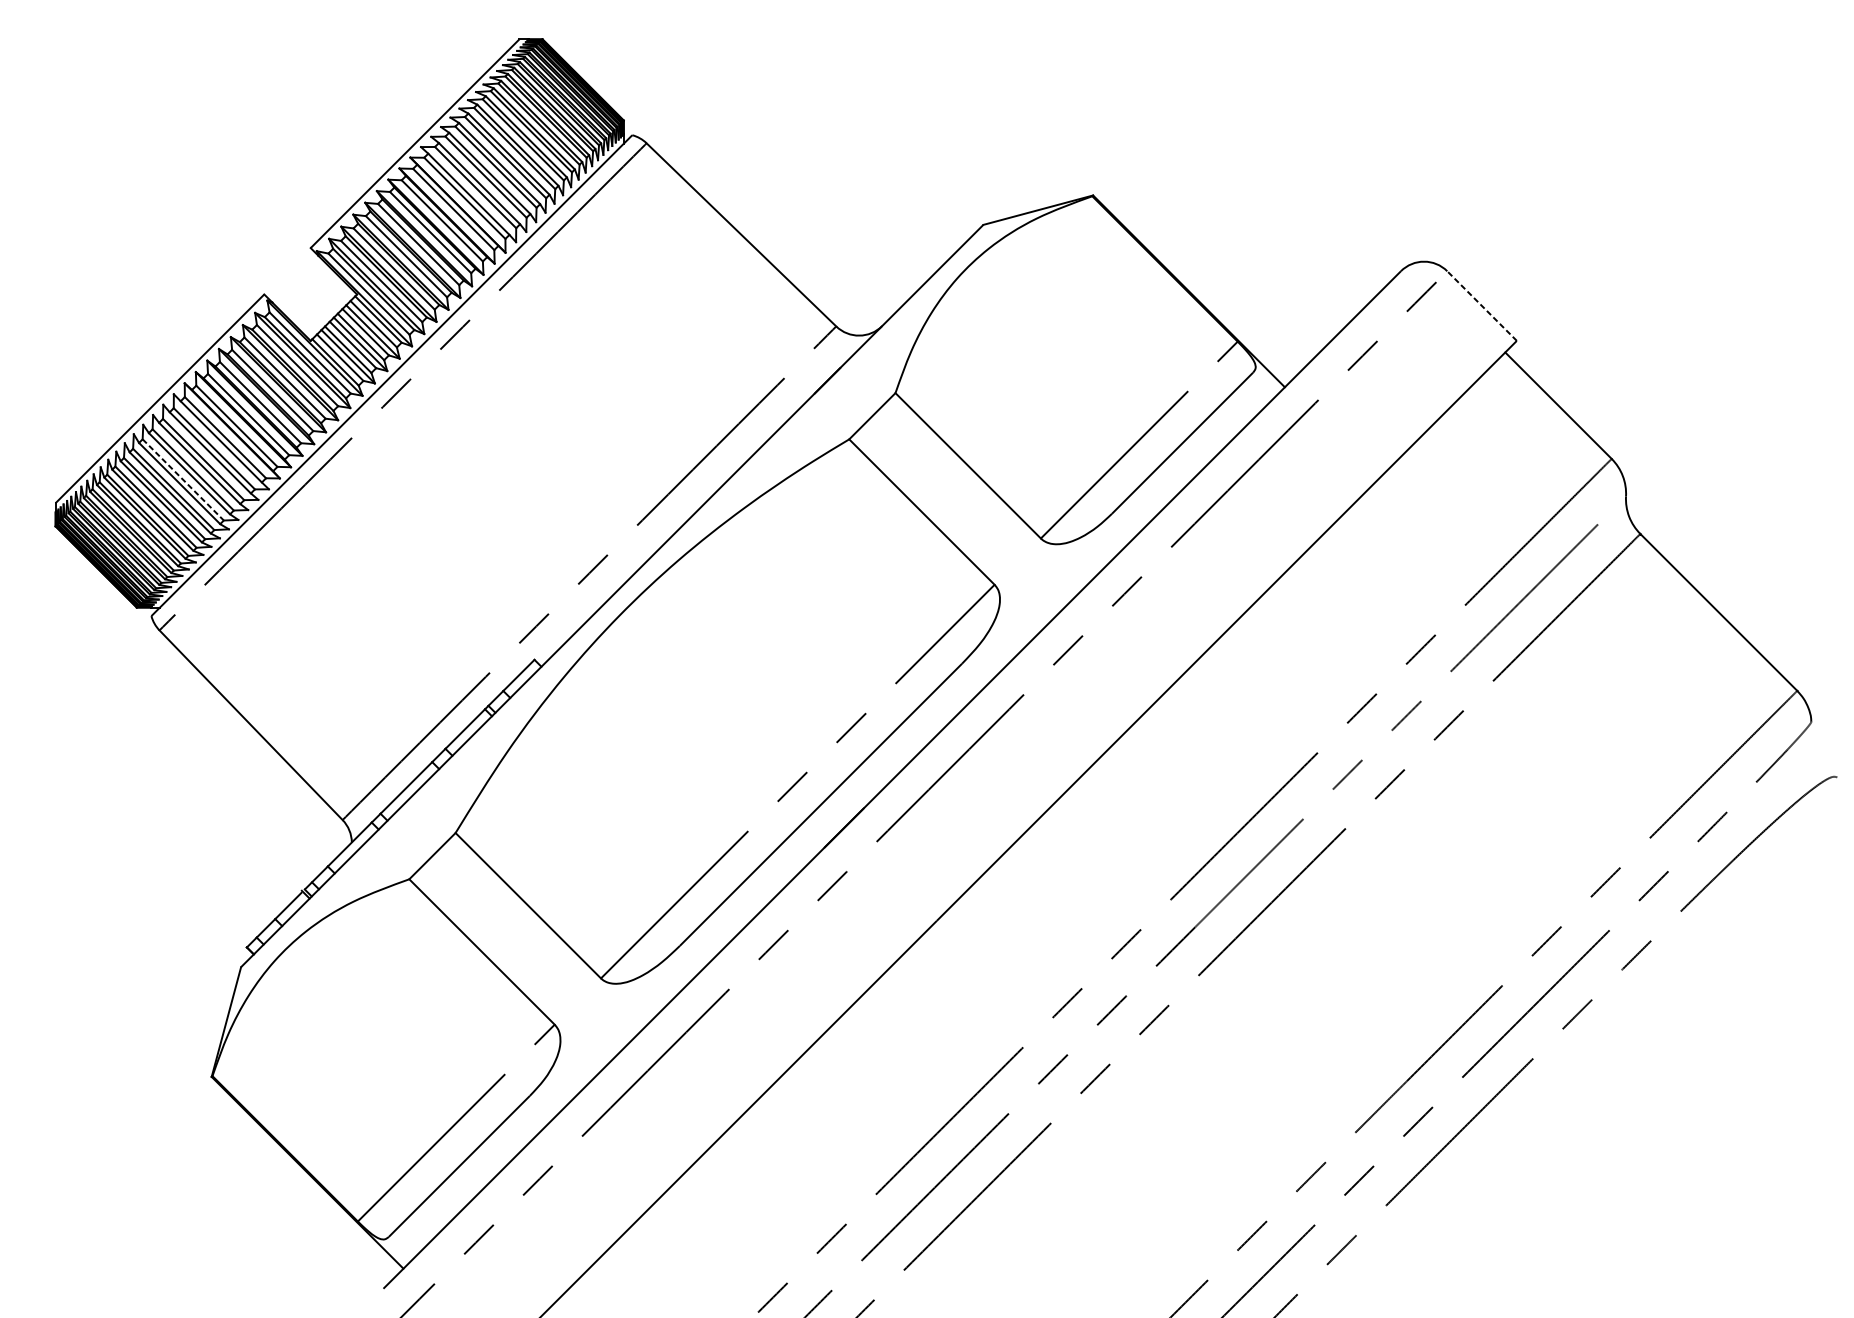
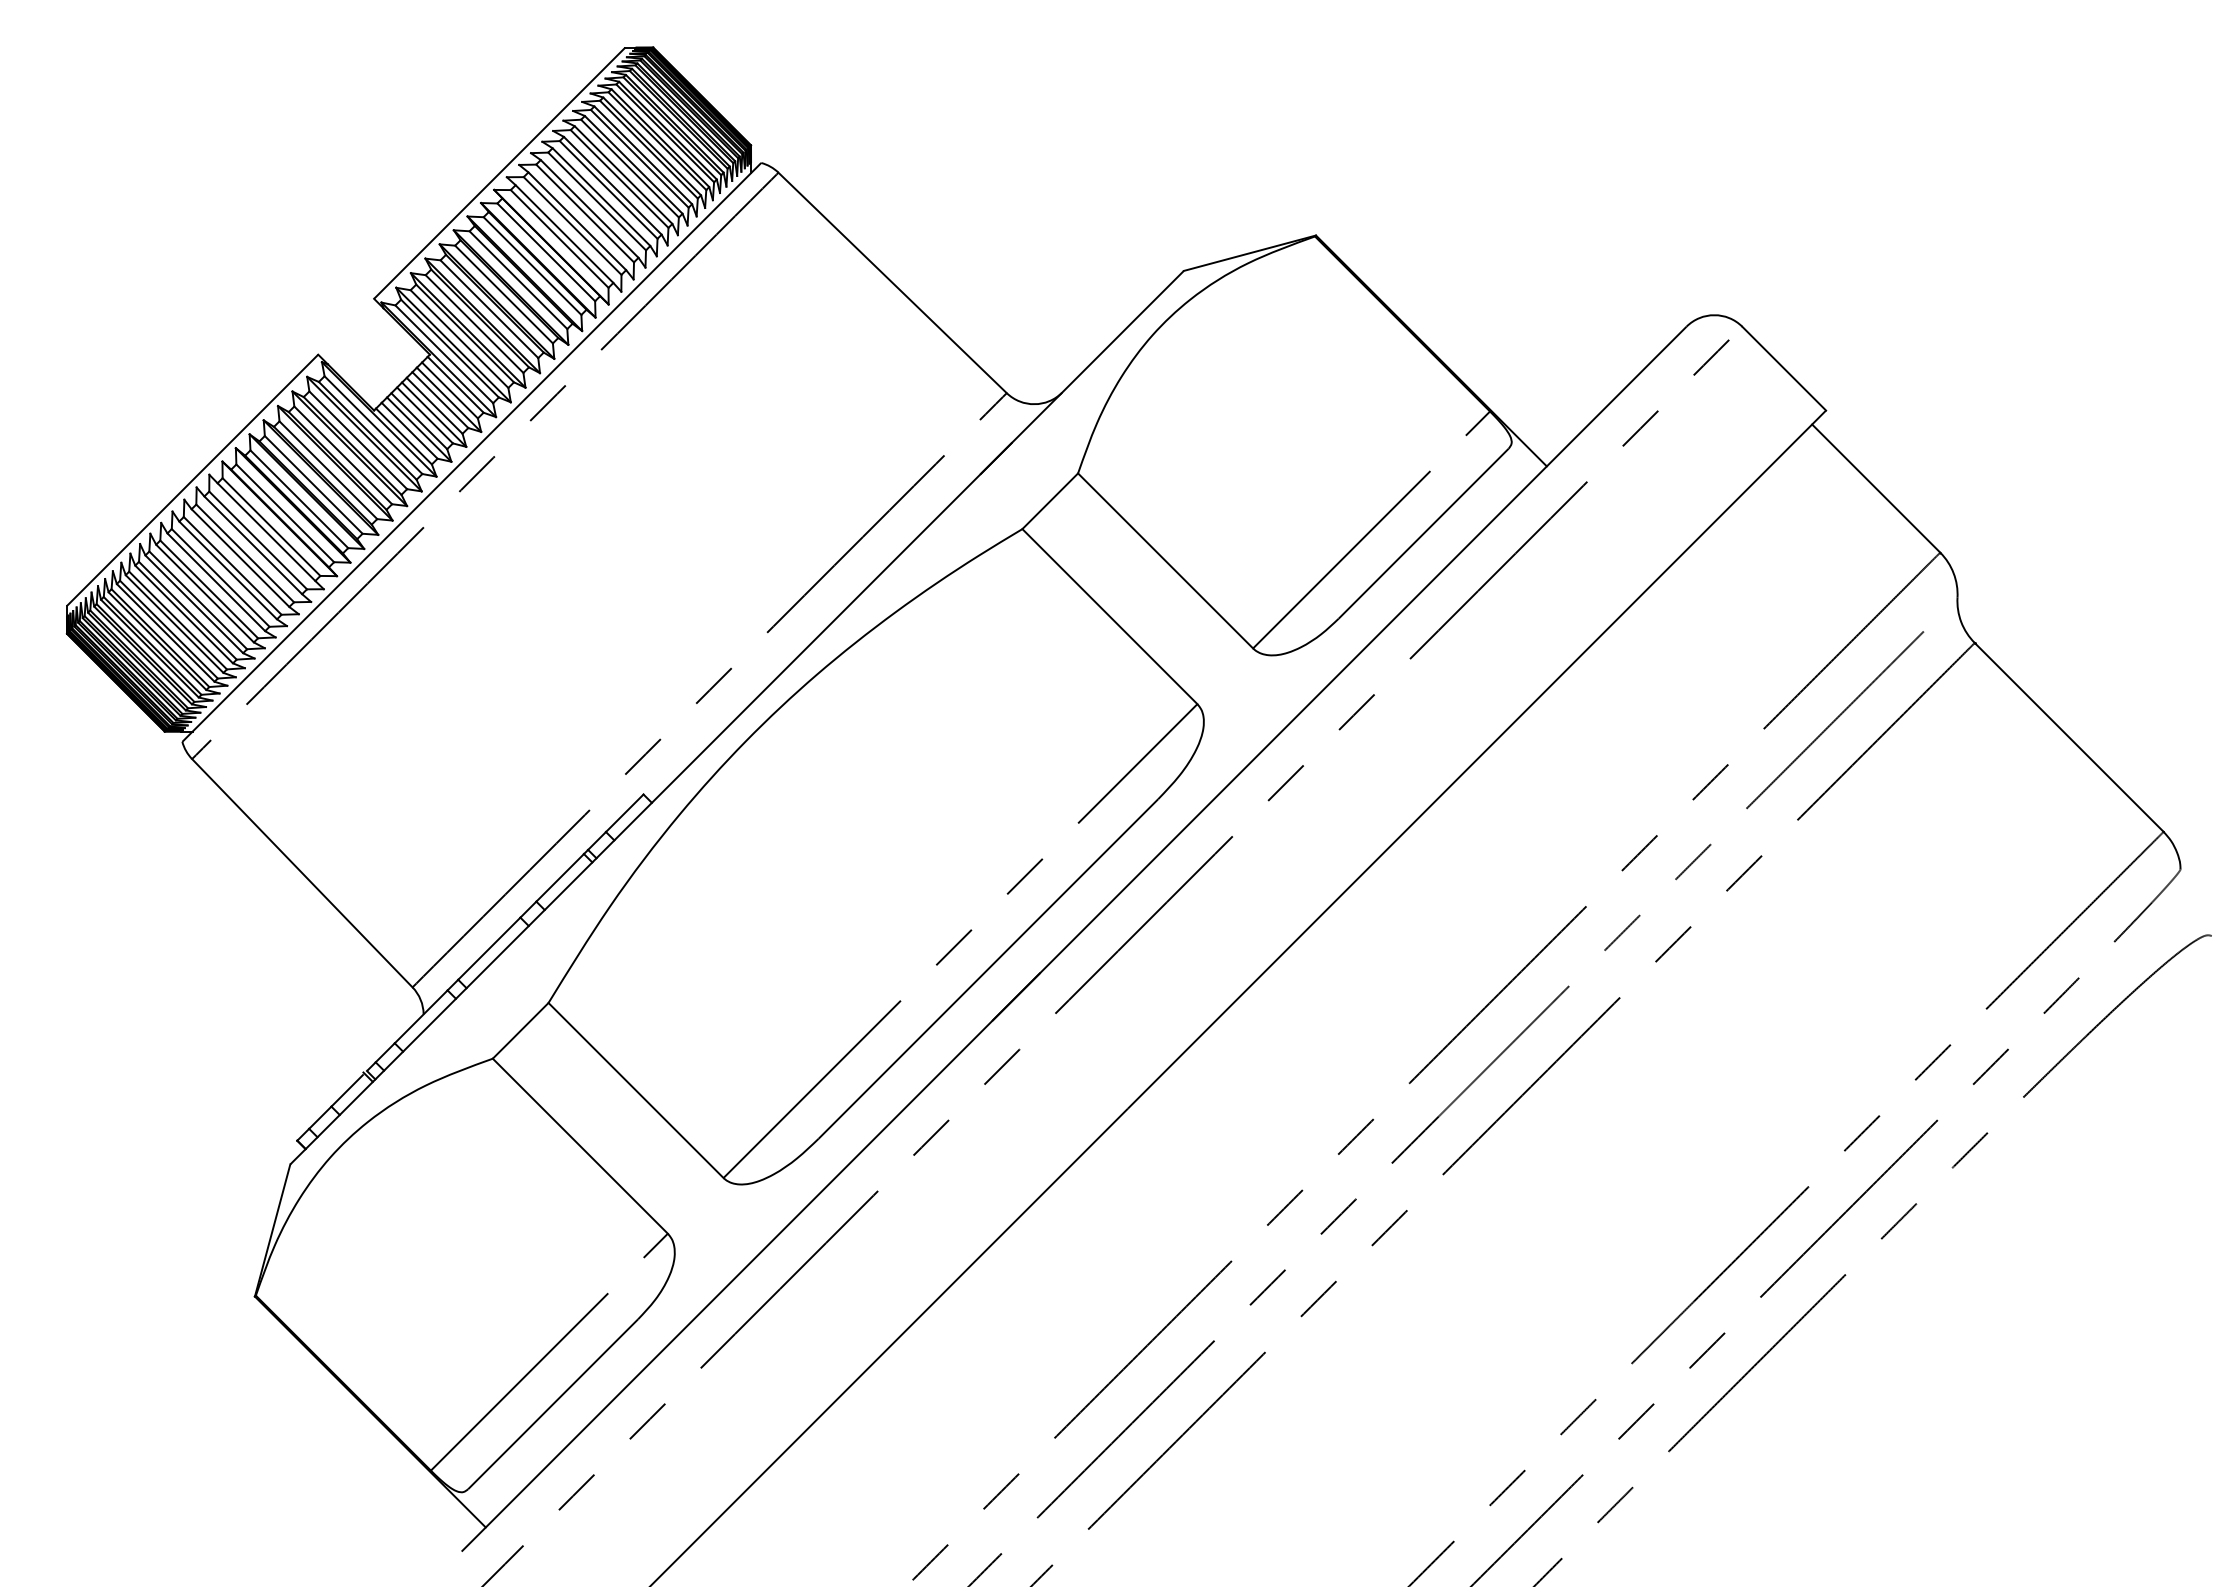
line: (1481, 305) -> (1783, 368), dashed -> solid
line: (183, 480) -> (221, 578), dashed -> solid

